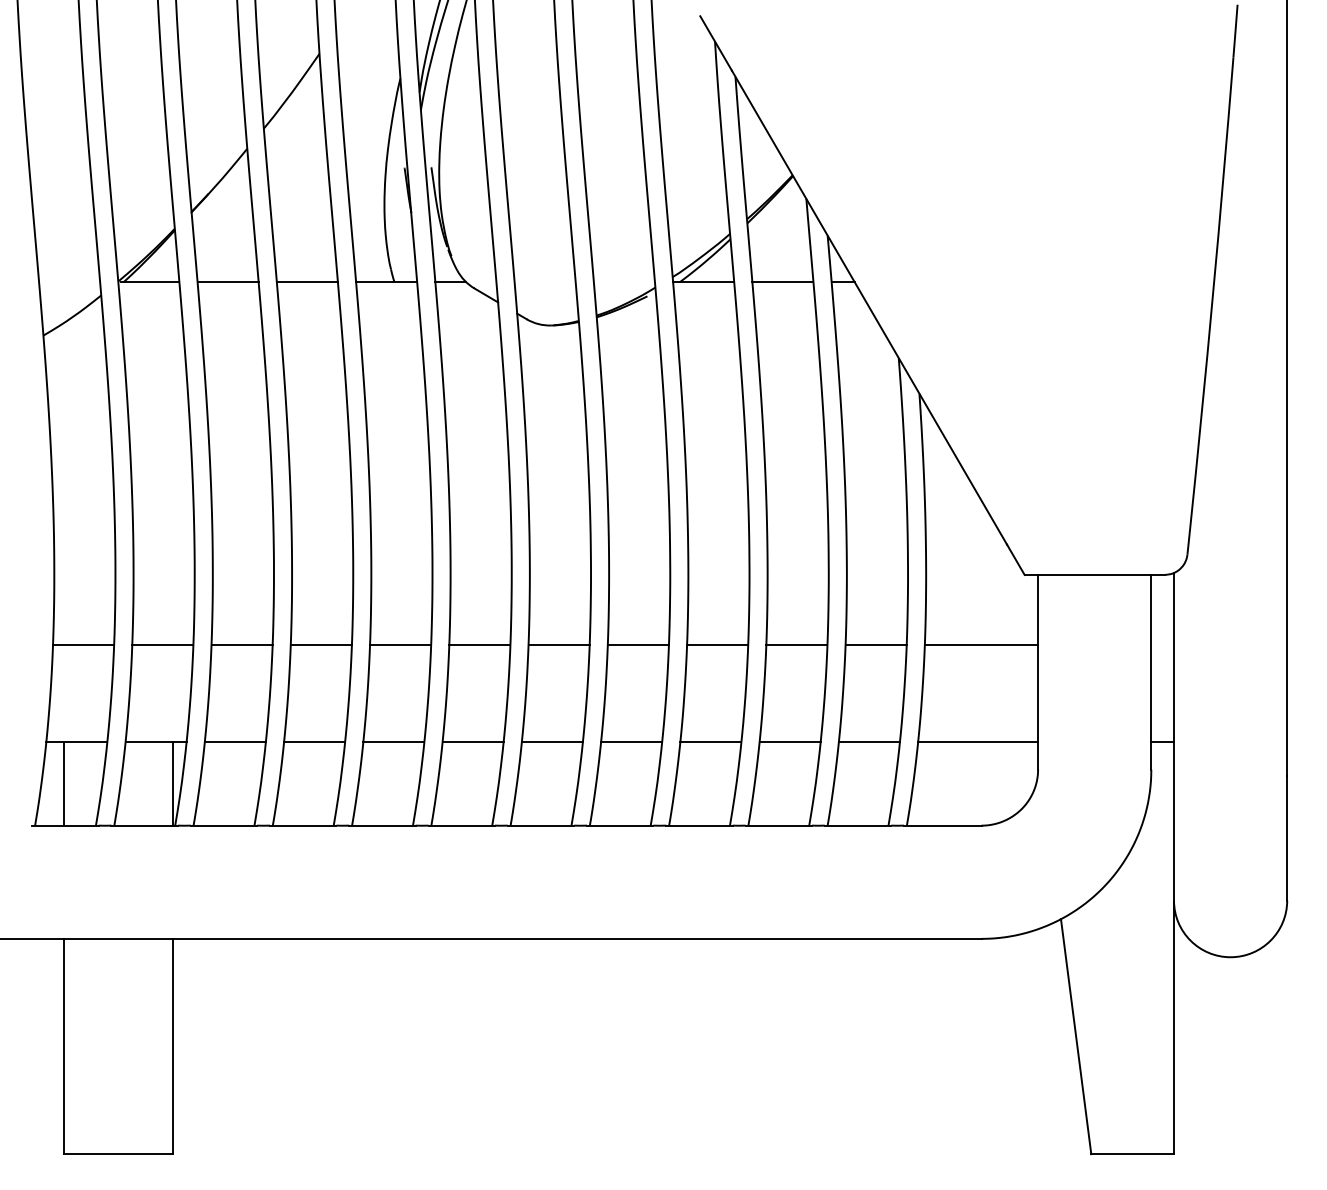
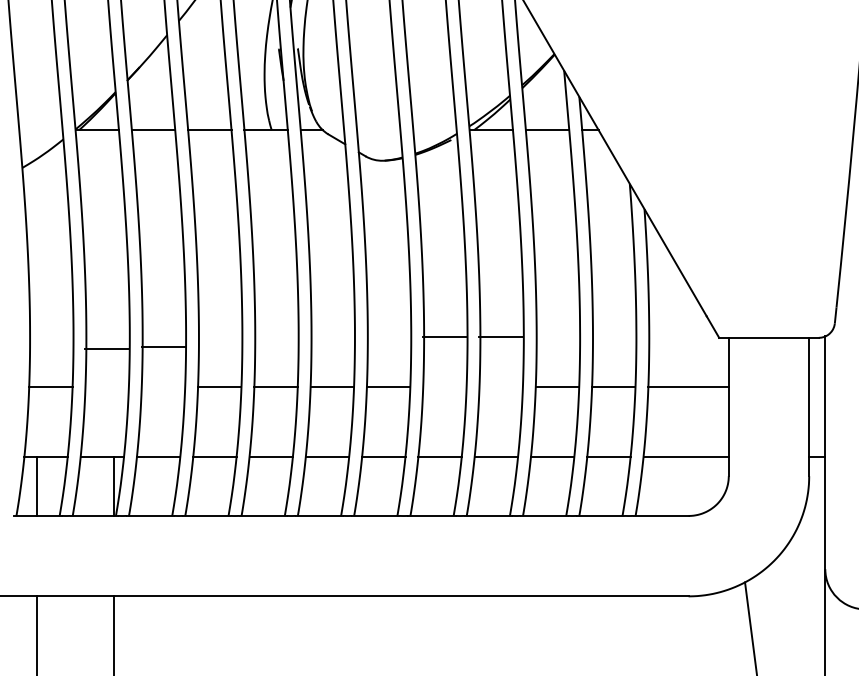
line: (162, 644) -> (106, 348), moved
line: (241, 644) -> (163, 346), moved
line: (637, 644) -> (444, 336), moved
line: (717, 644) -> (501, 336), moved

